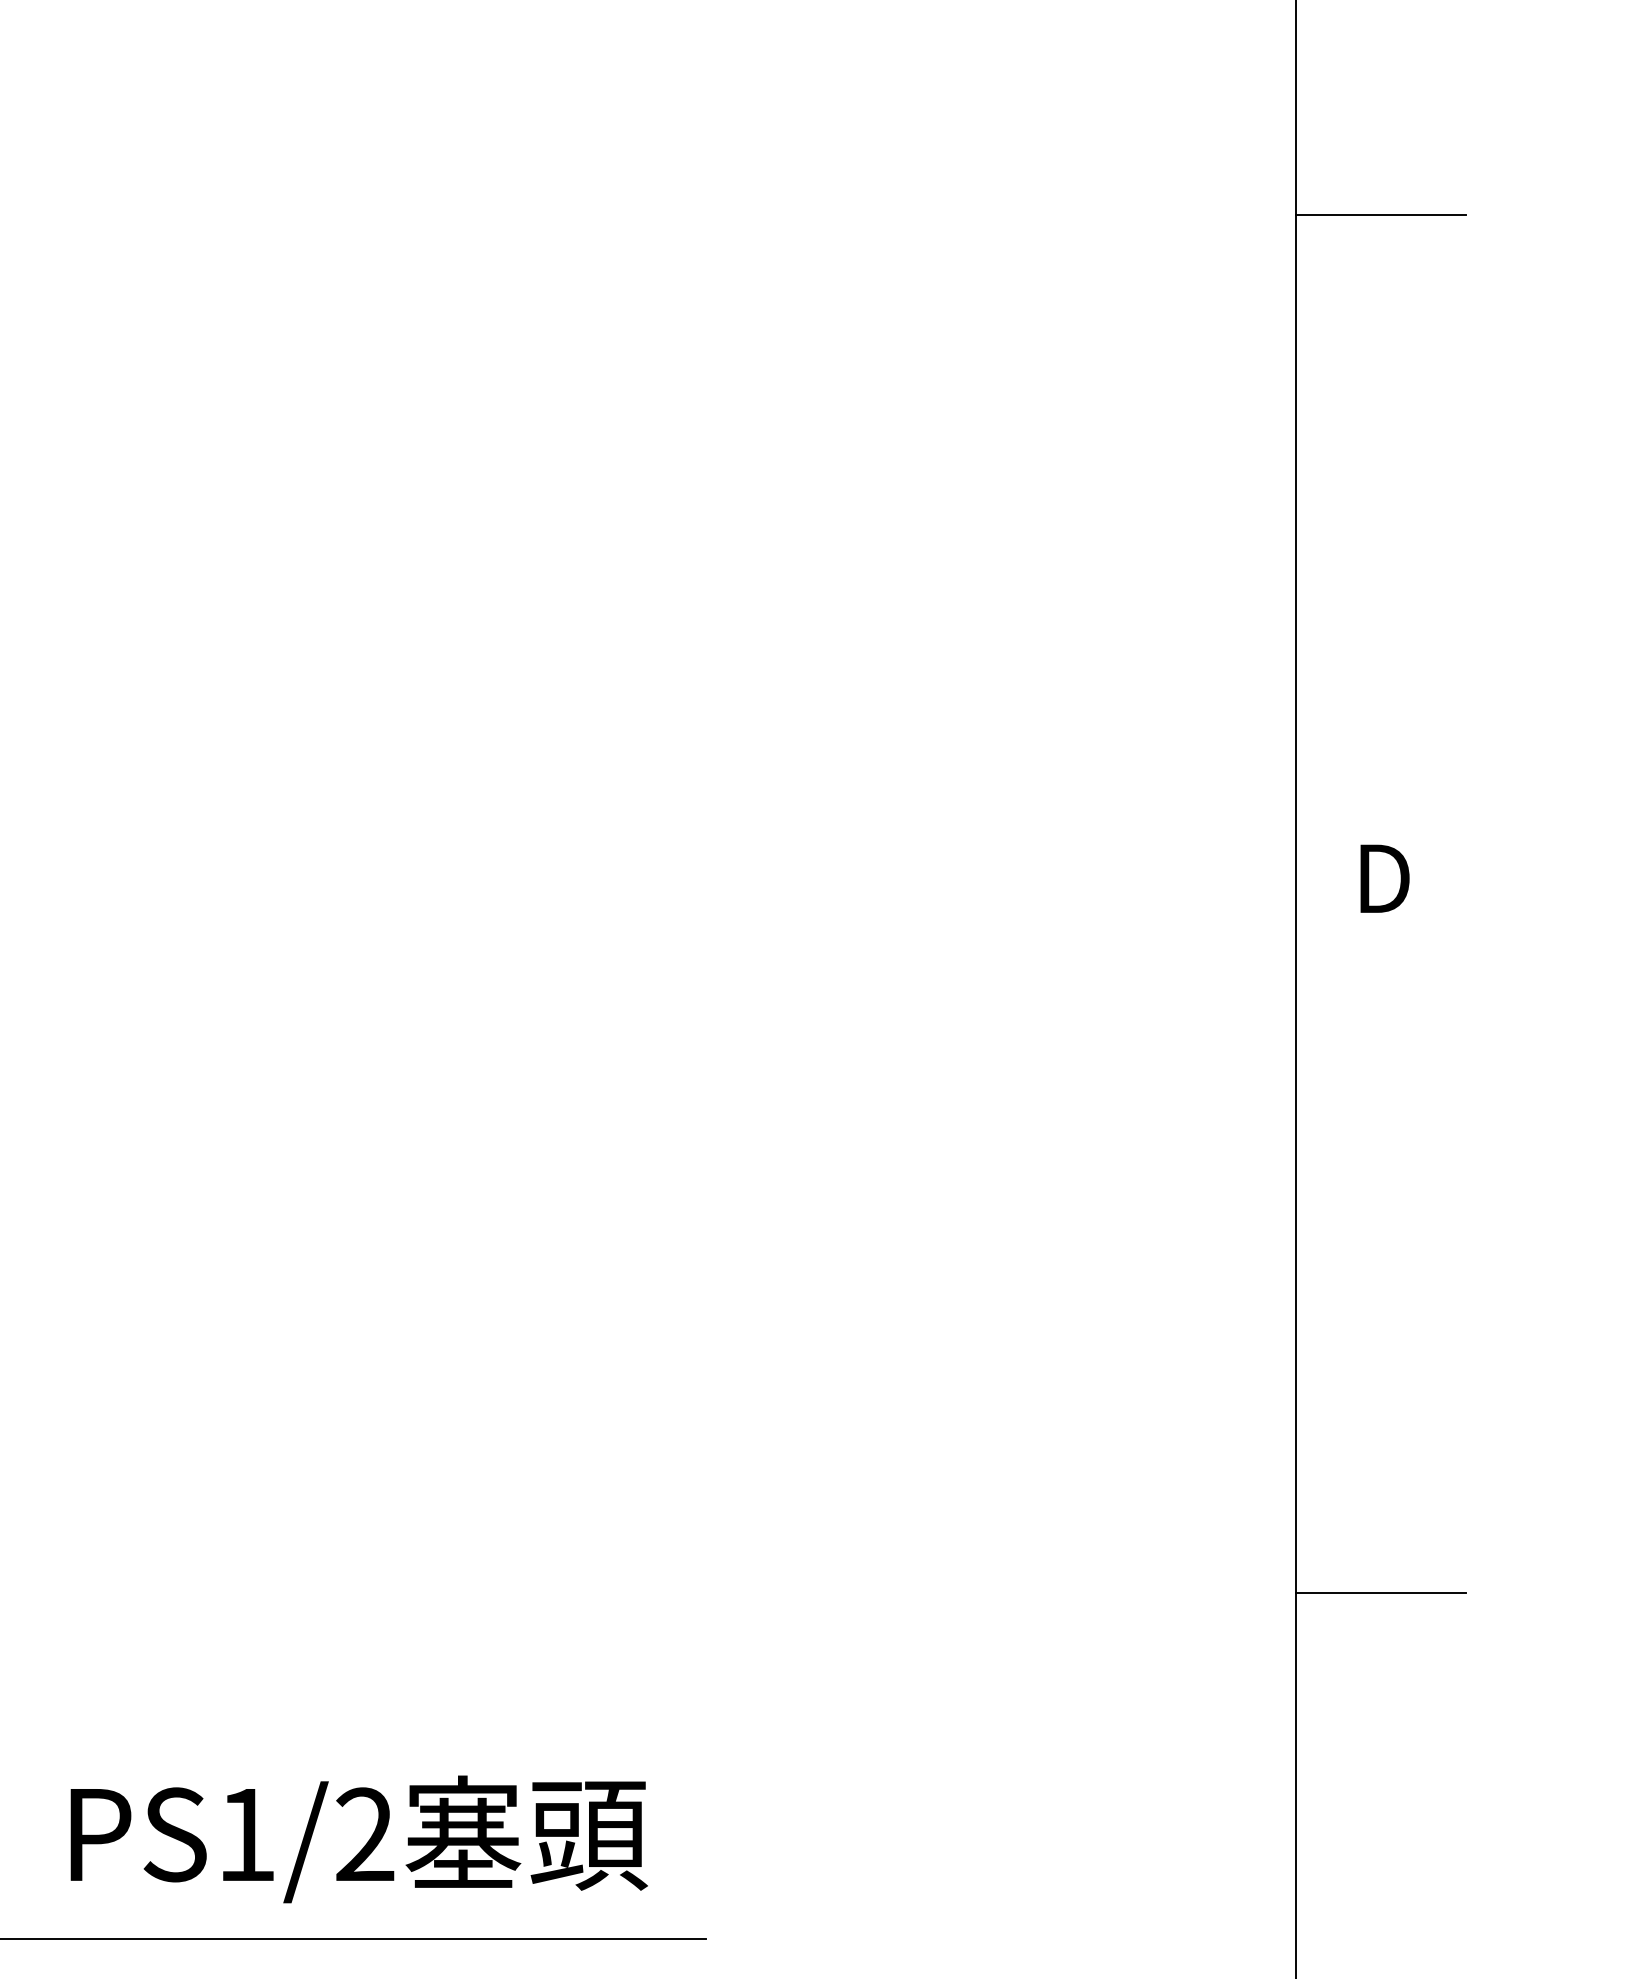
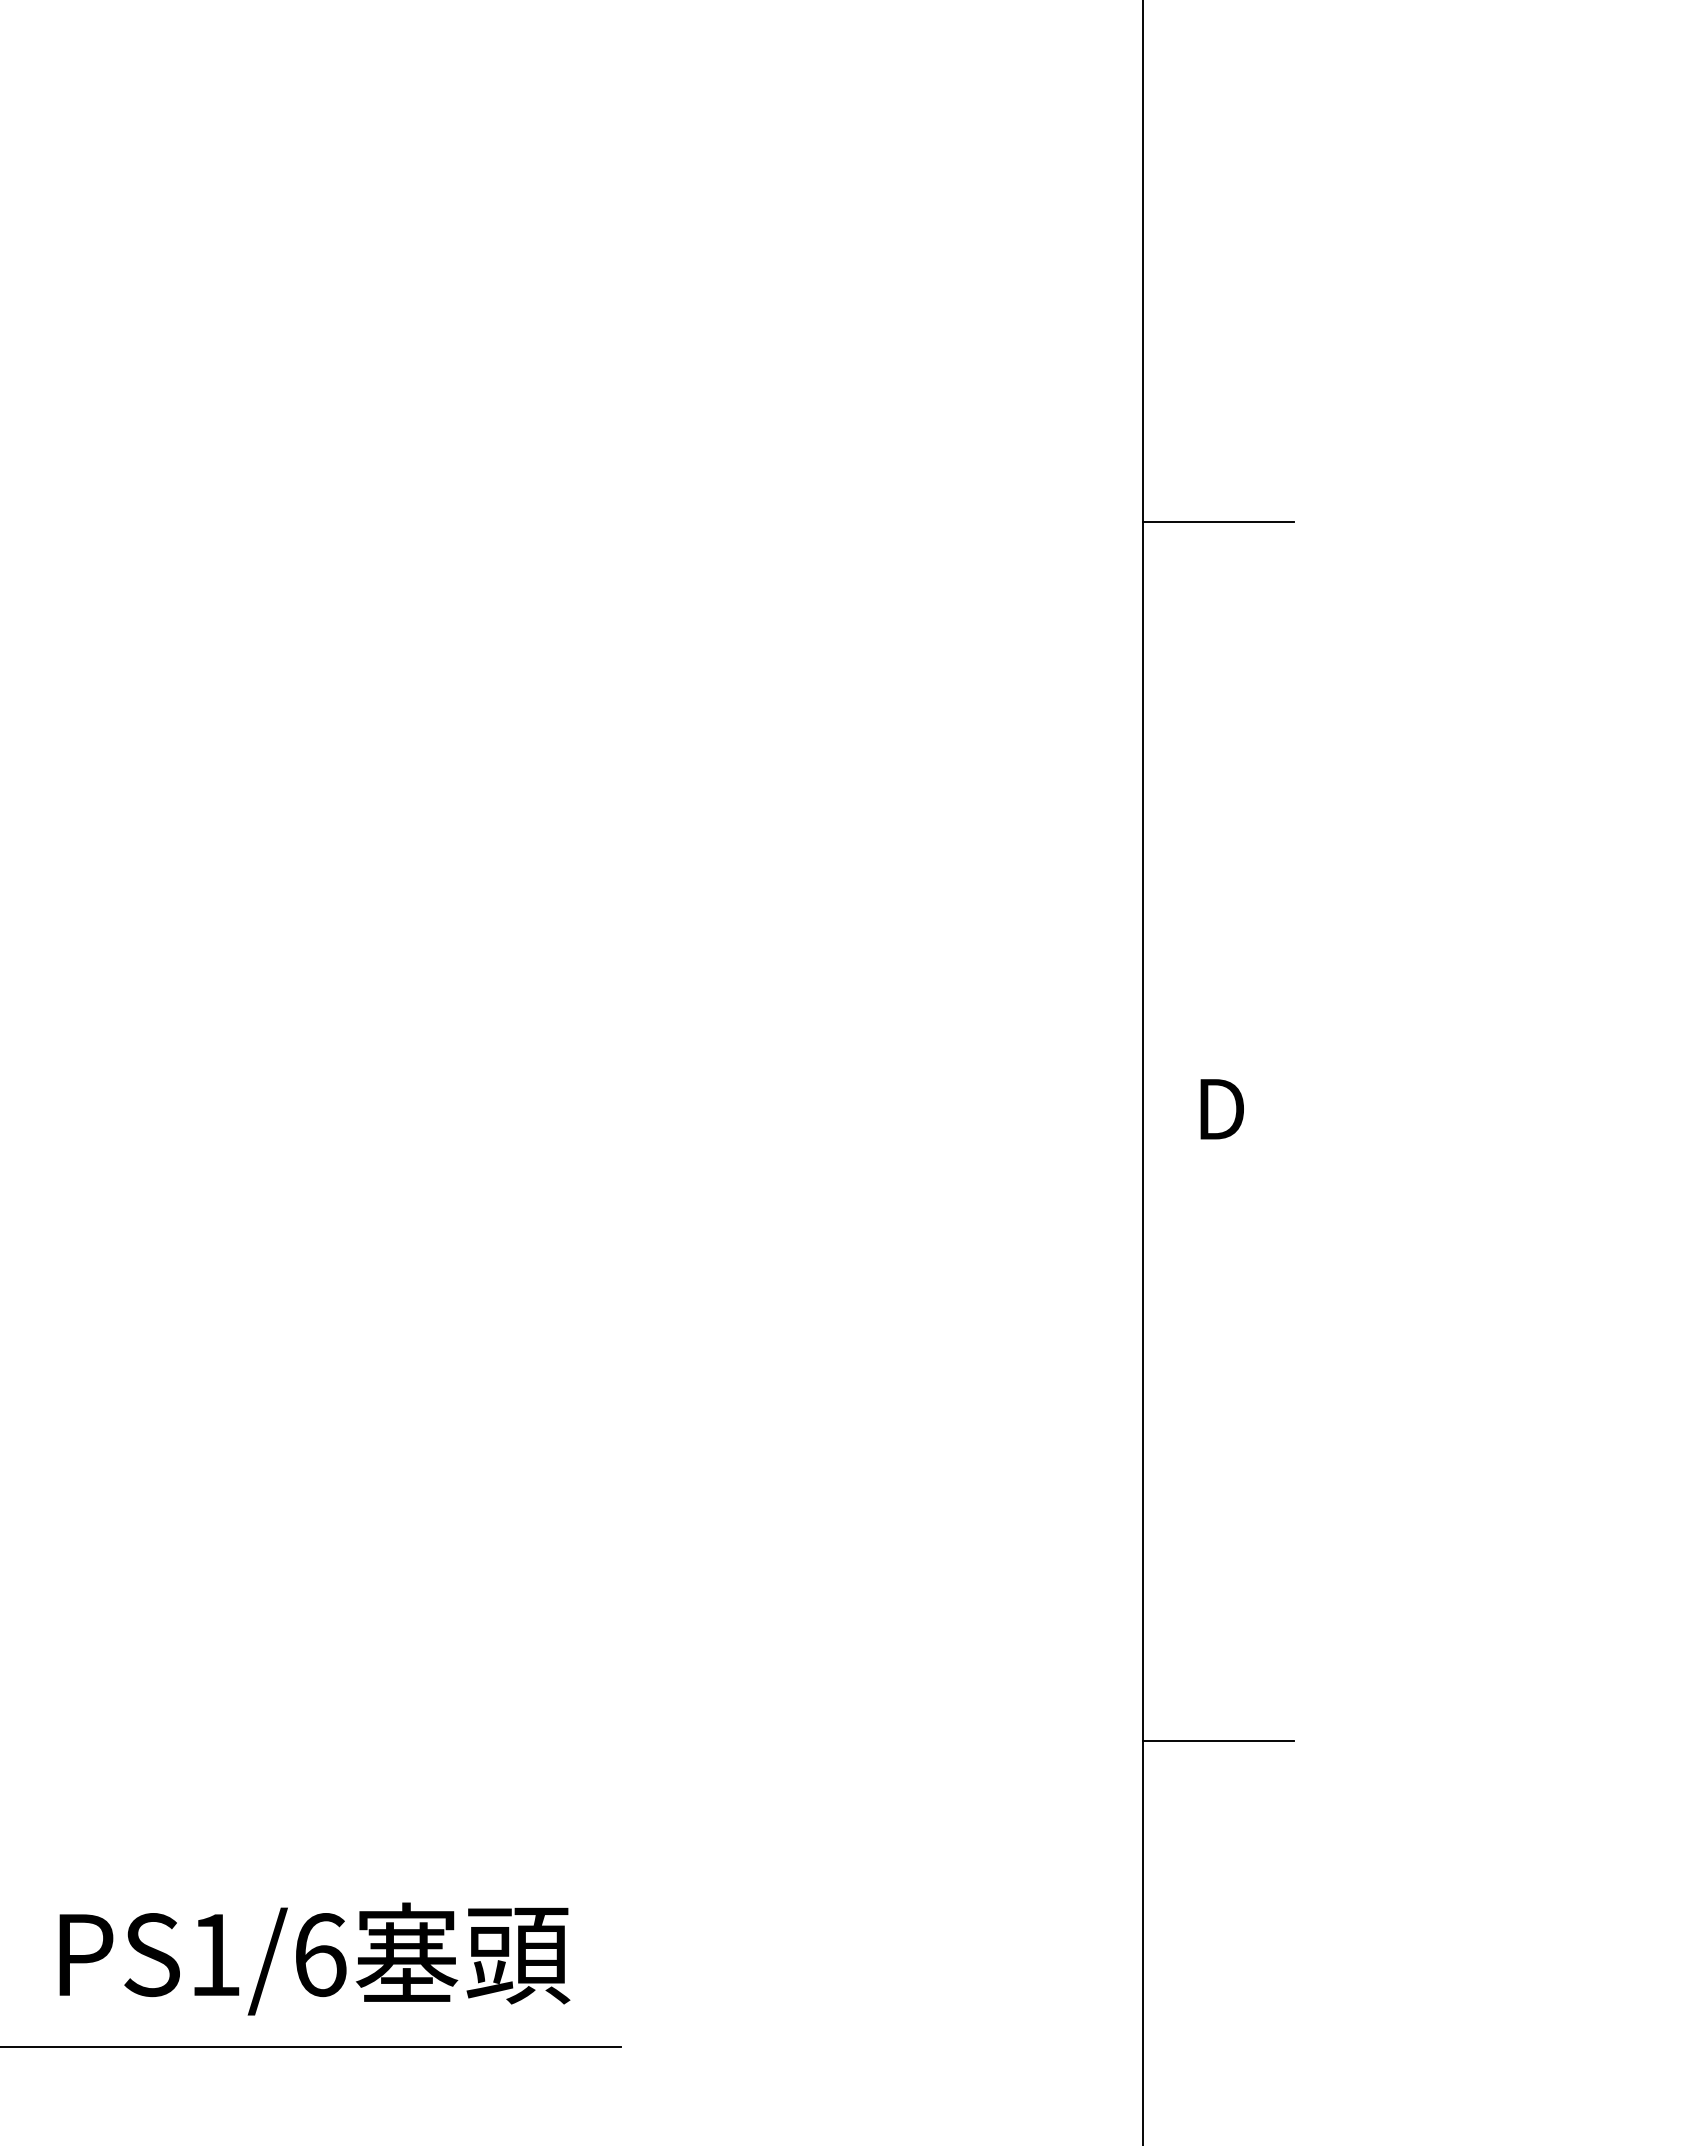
text: (365, 1835) -> (320, 1955), PS1/2 -> PS1/6

